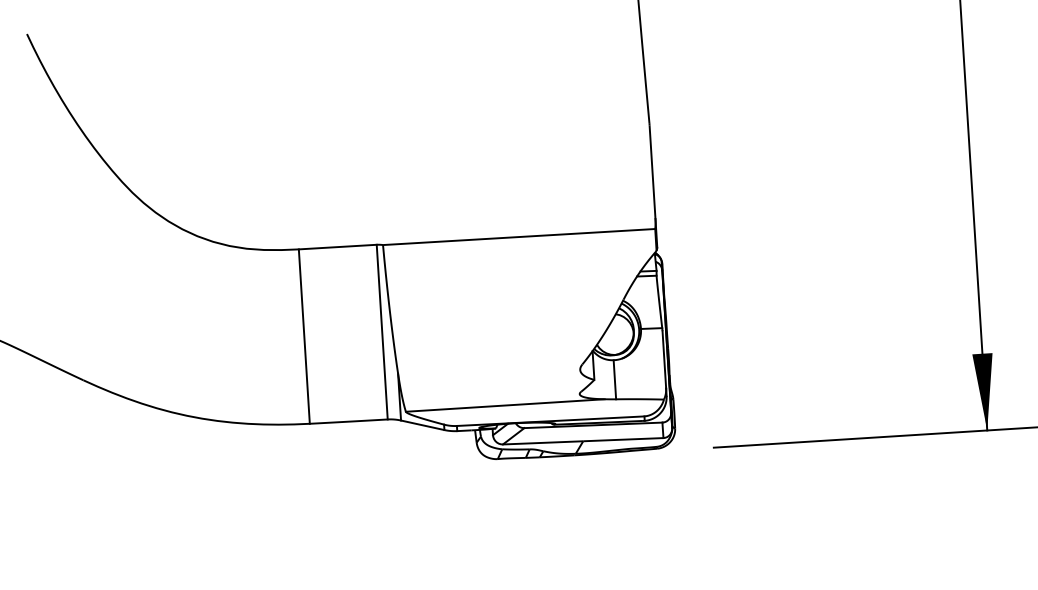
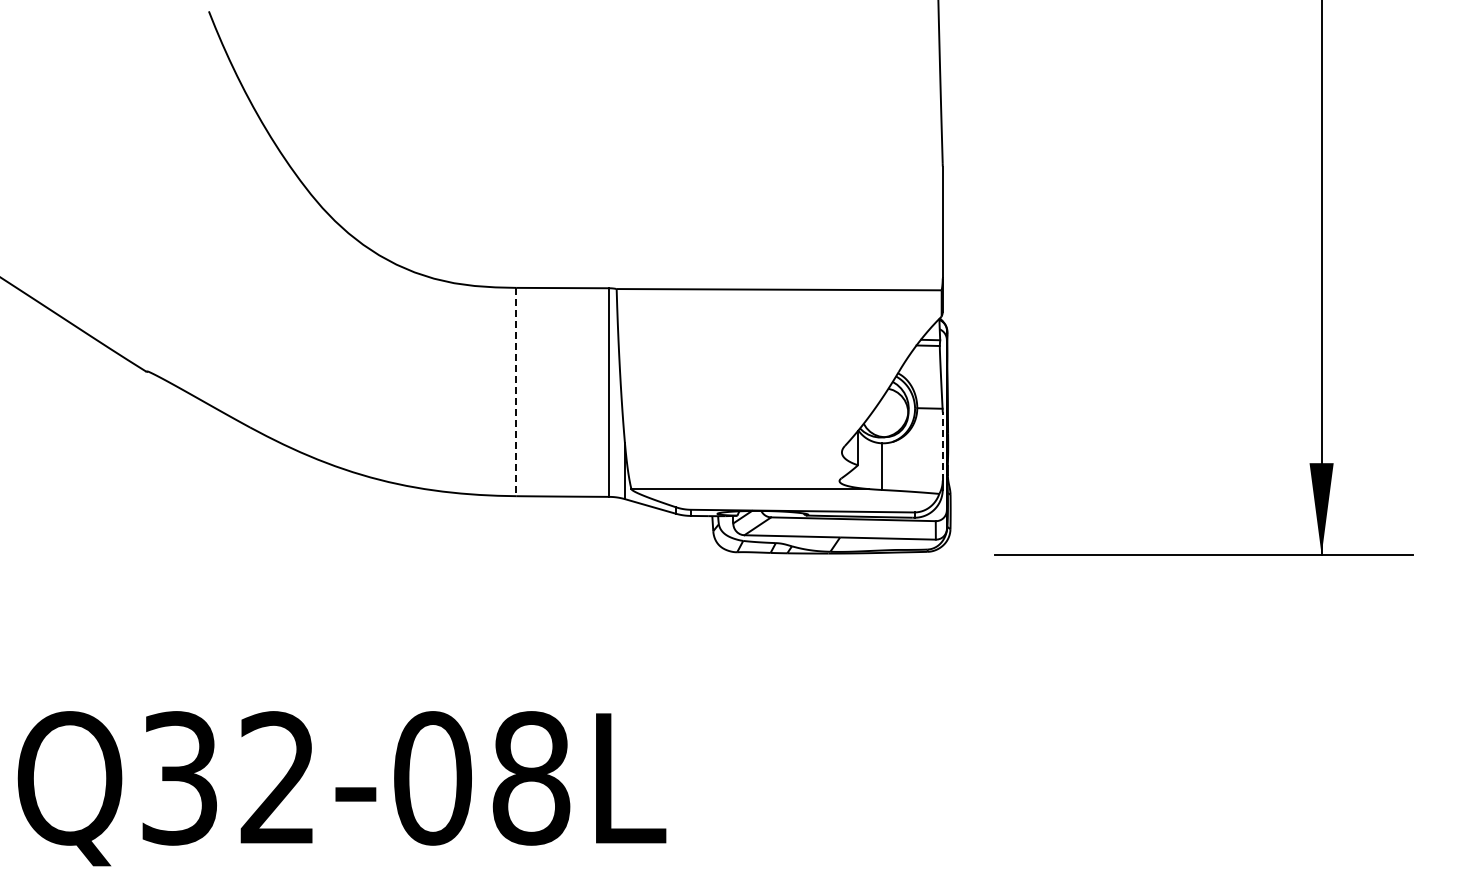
line: (304, 336) -> (516, 392), solid -> dashed
line: (664, 359) -> (942, 446), solid -> dashed

